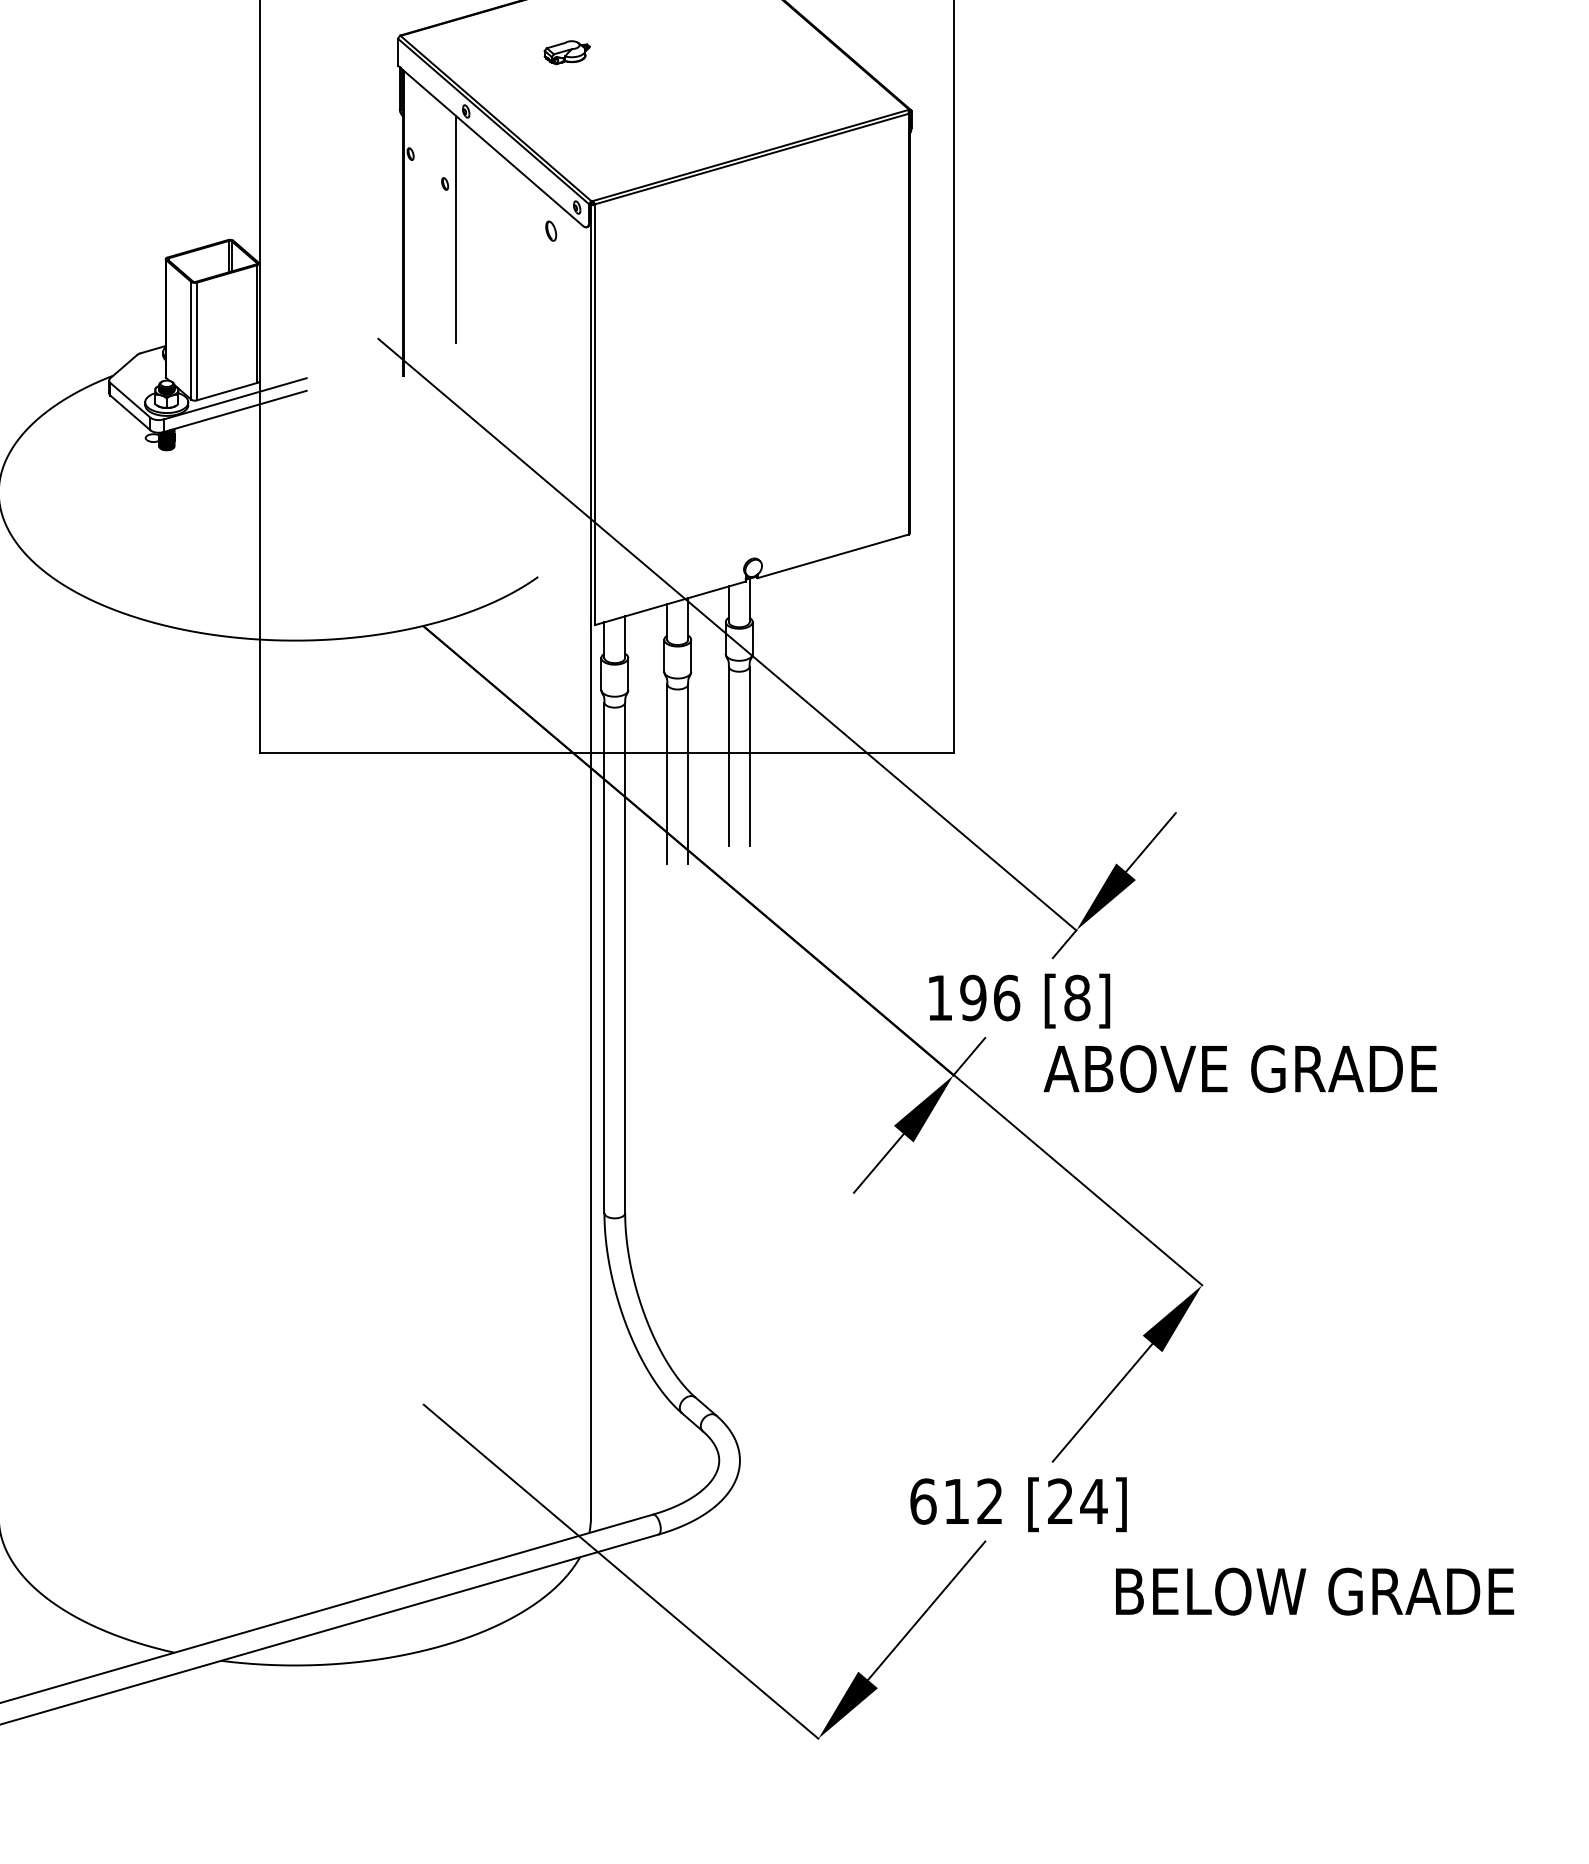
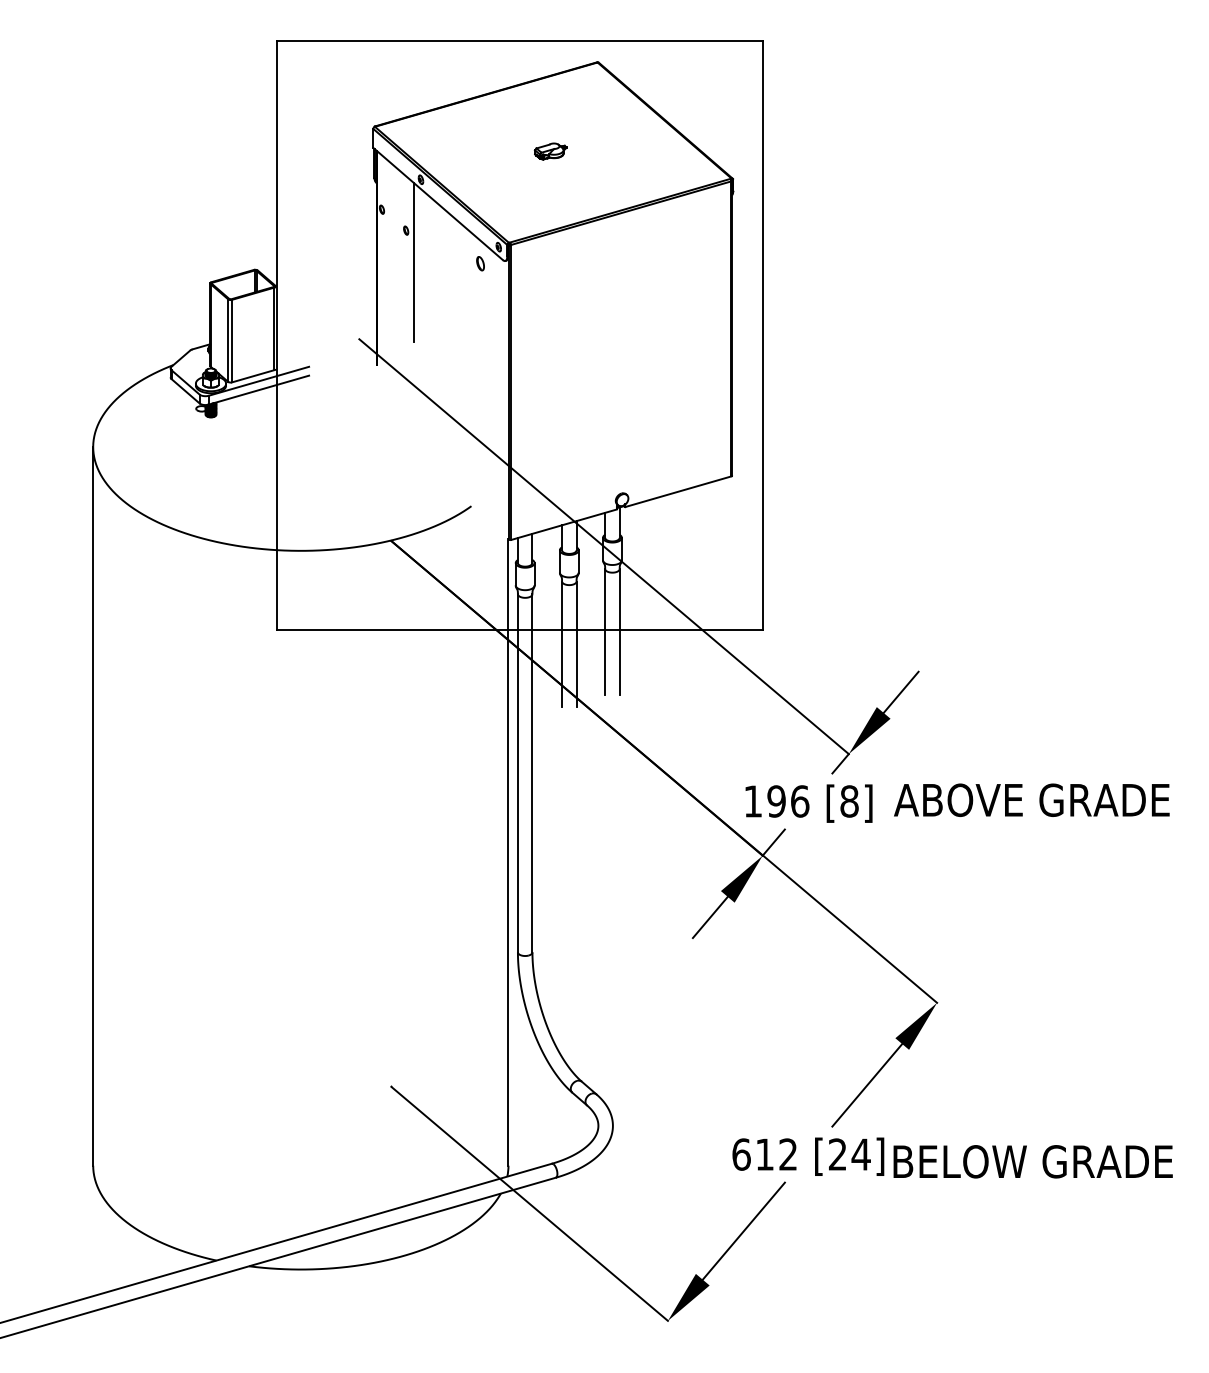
part: (566, 52) -> (550, 151), moved
text: (1239, 1067) -> (1031, 799), moved
text: (1314, 1591) -> (1032, 1161), moved

